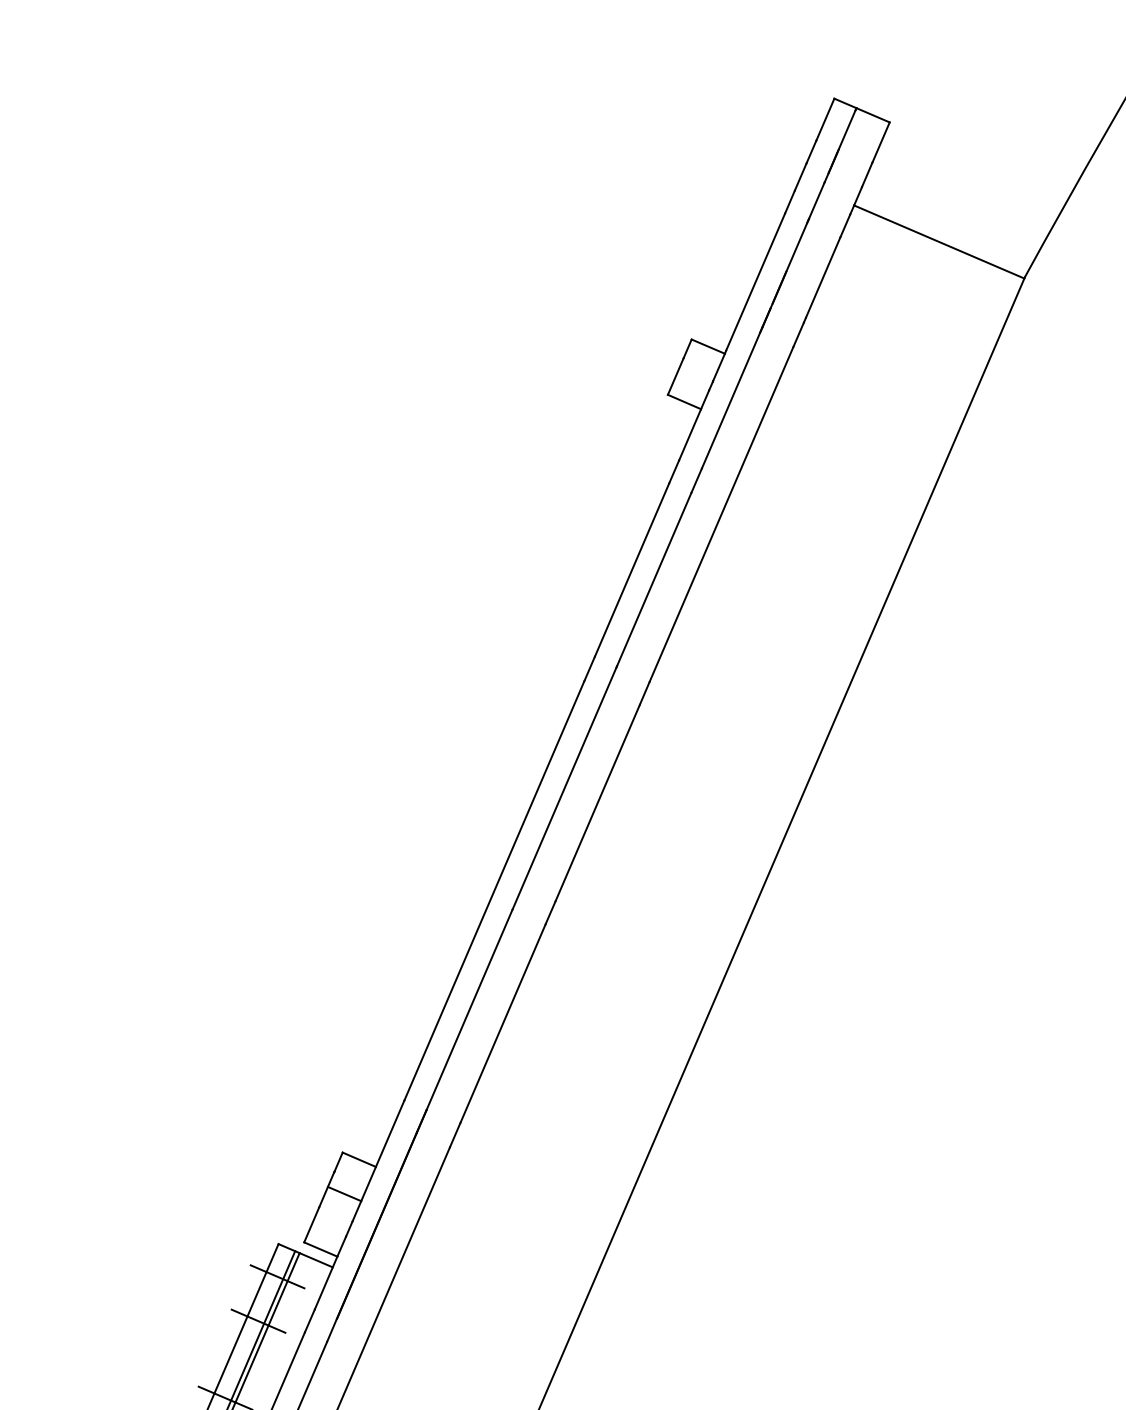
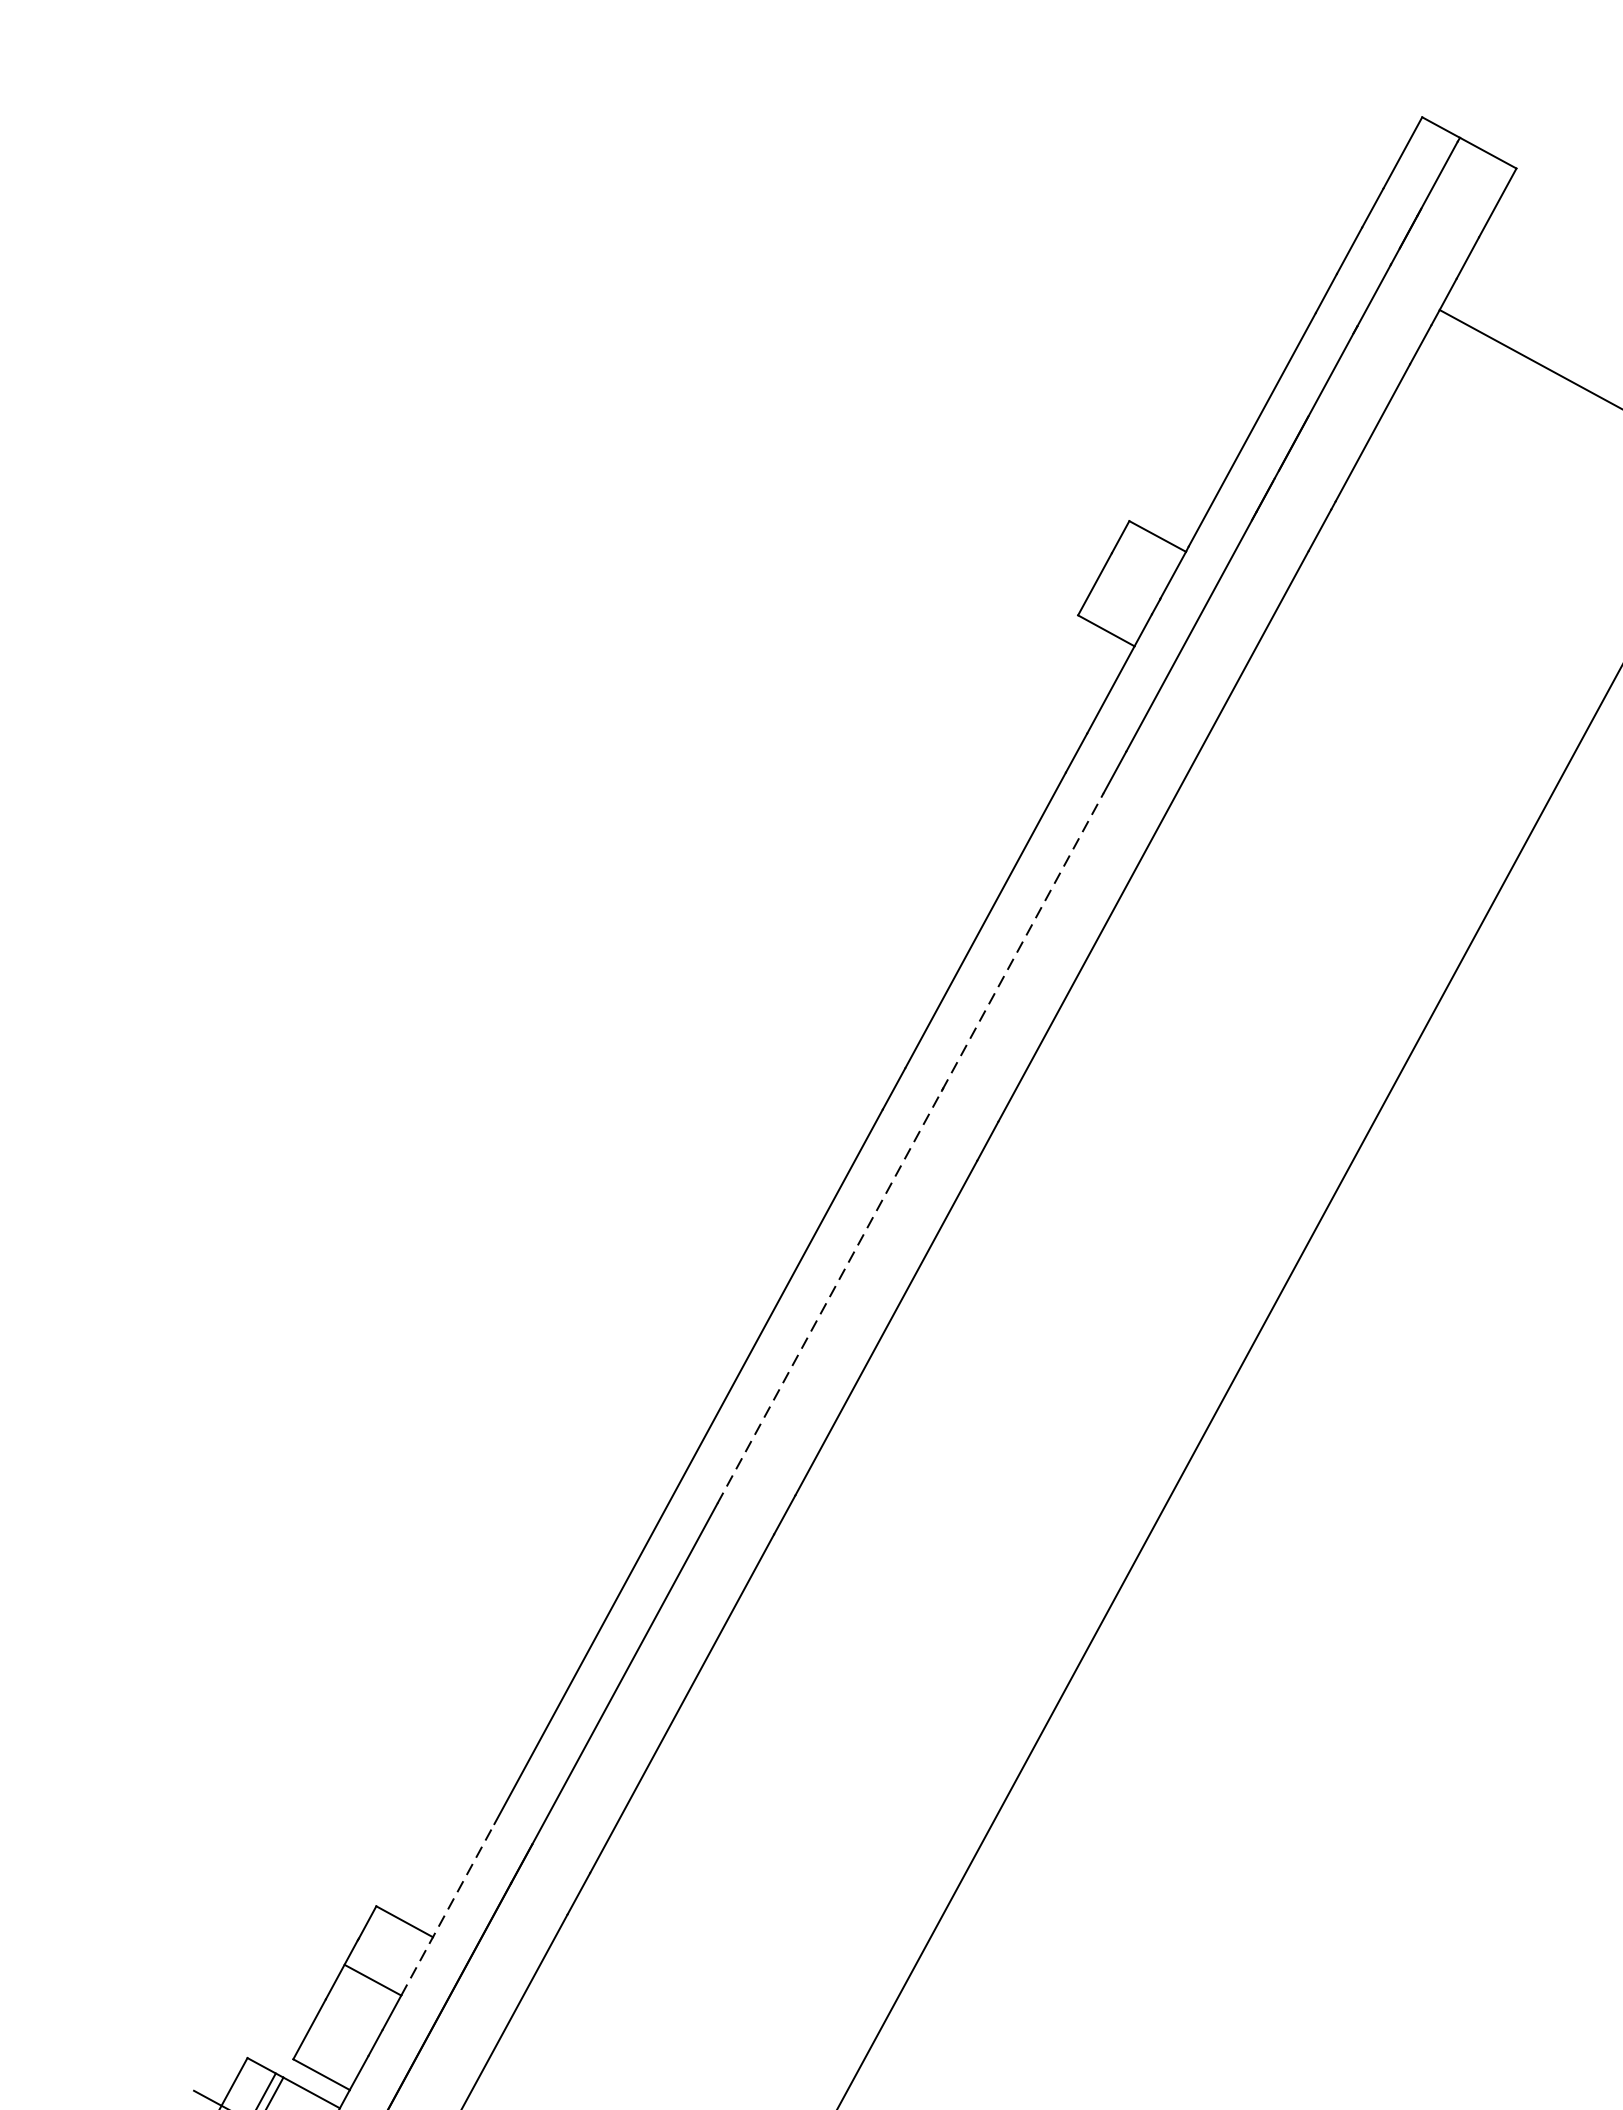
line: (601, 701) -> (909, 1148), solid -> dashed
line: (382, 1150) -> (447, 1909), solid -> dashed

